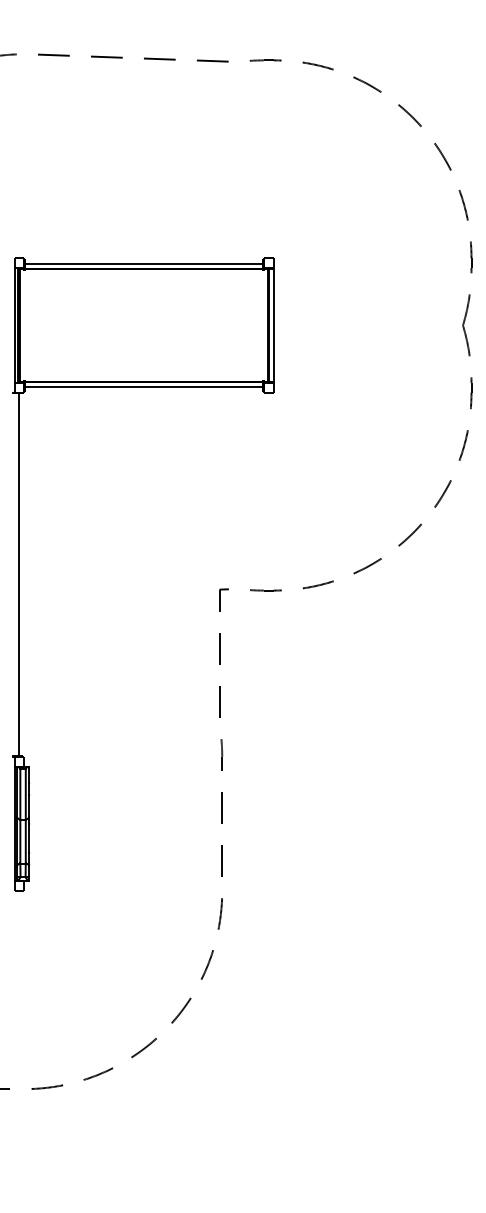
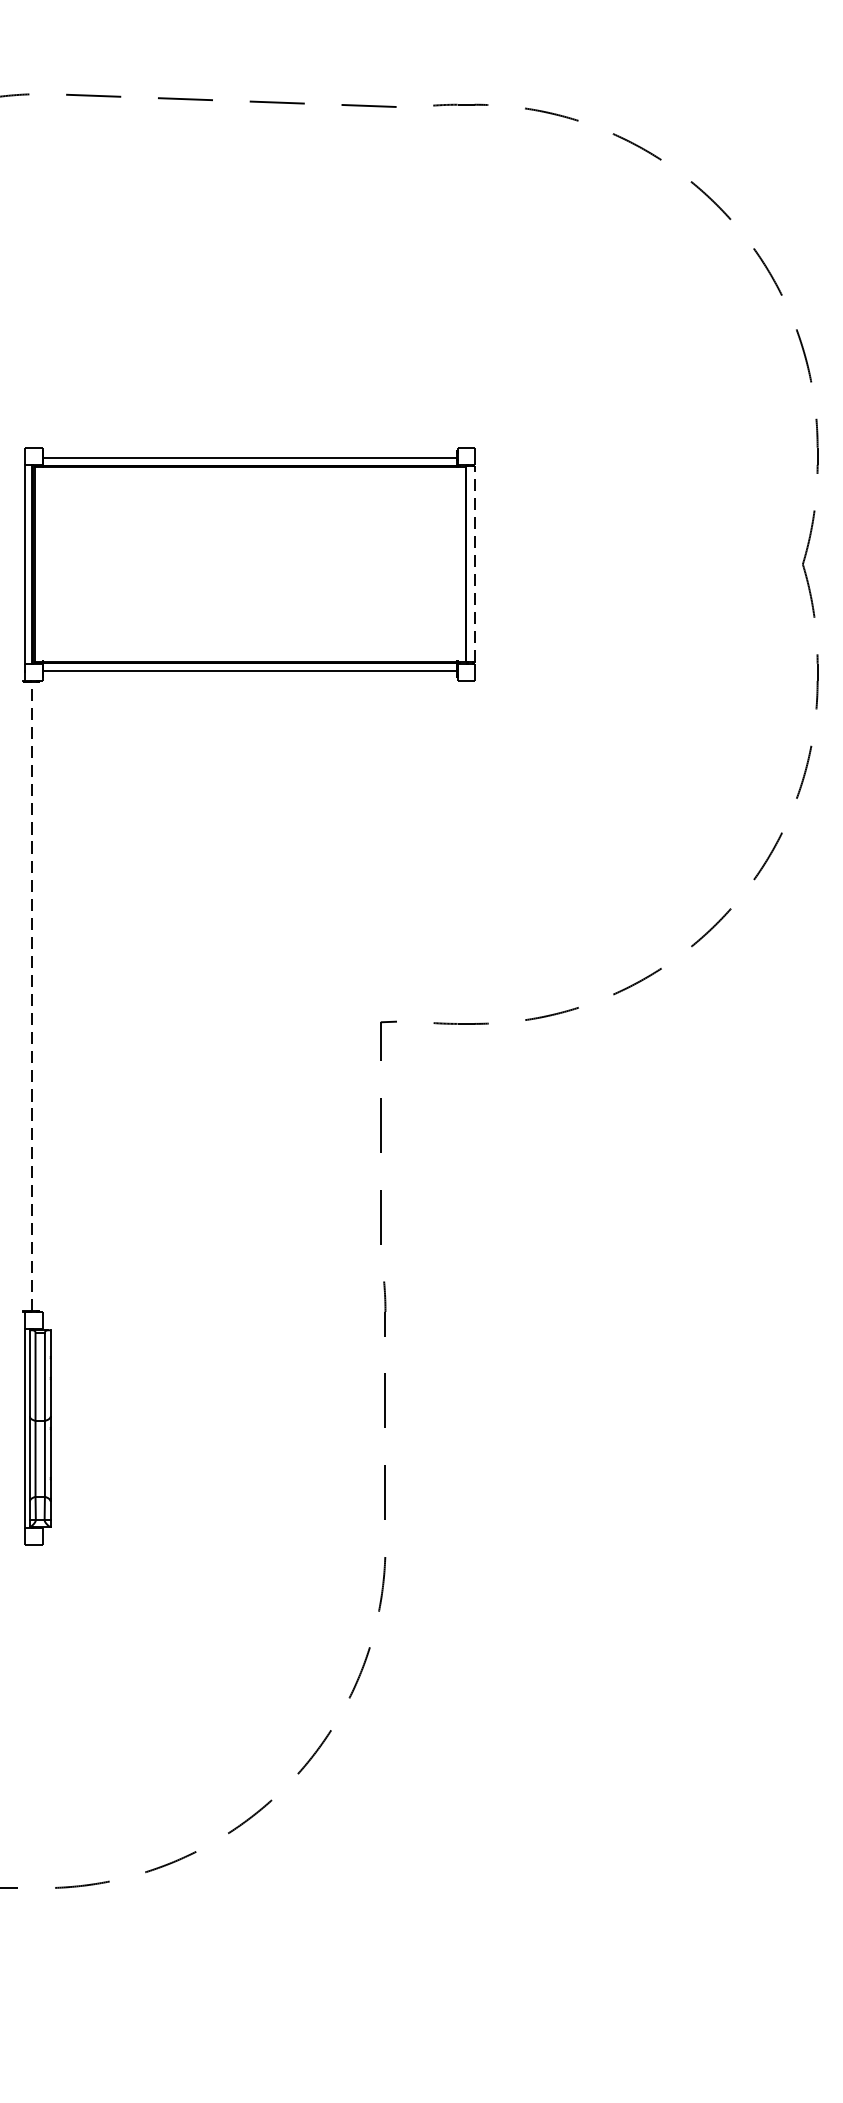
line: (273, 325) -> (474, 564), solid -> dashed
line: (18, 574) -> (32, 996), solid -> dashed

